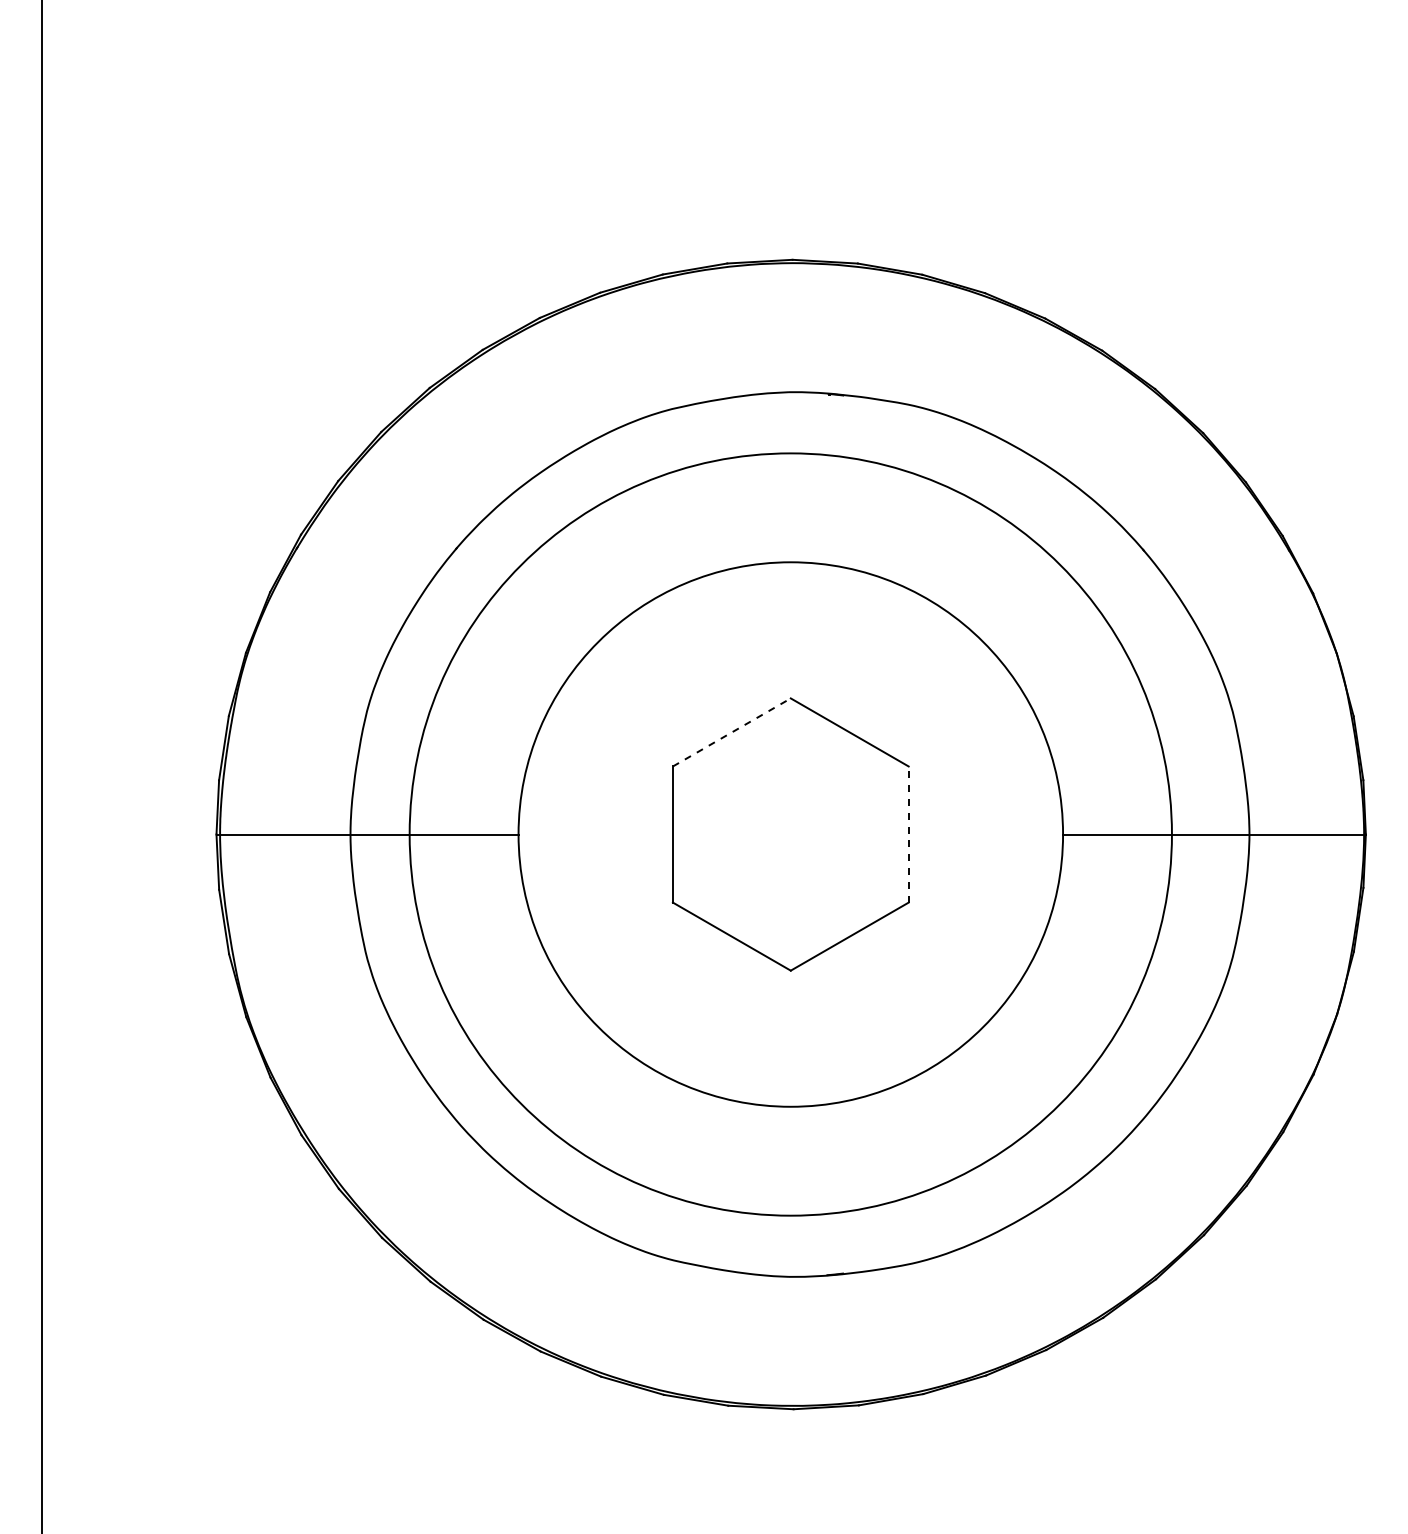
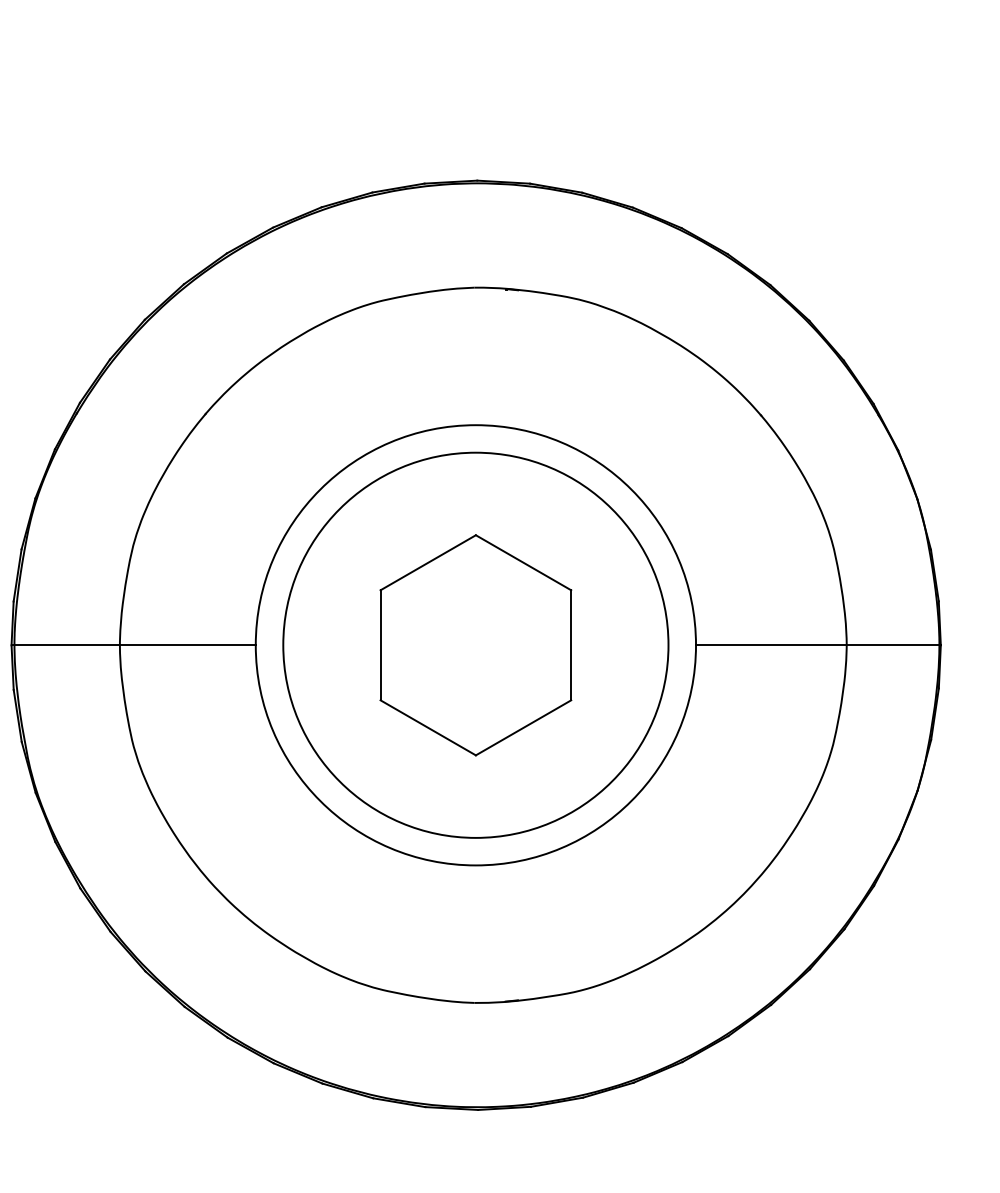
line: (732, 732) -> (428, 562), dashed -> solid
circle: (790, 834) -> (475, 645), size x0.62
line: (908, 834) -> (571, 645), dashed -> solid

